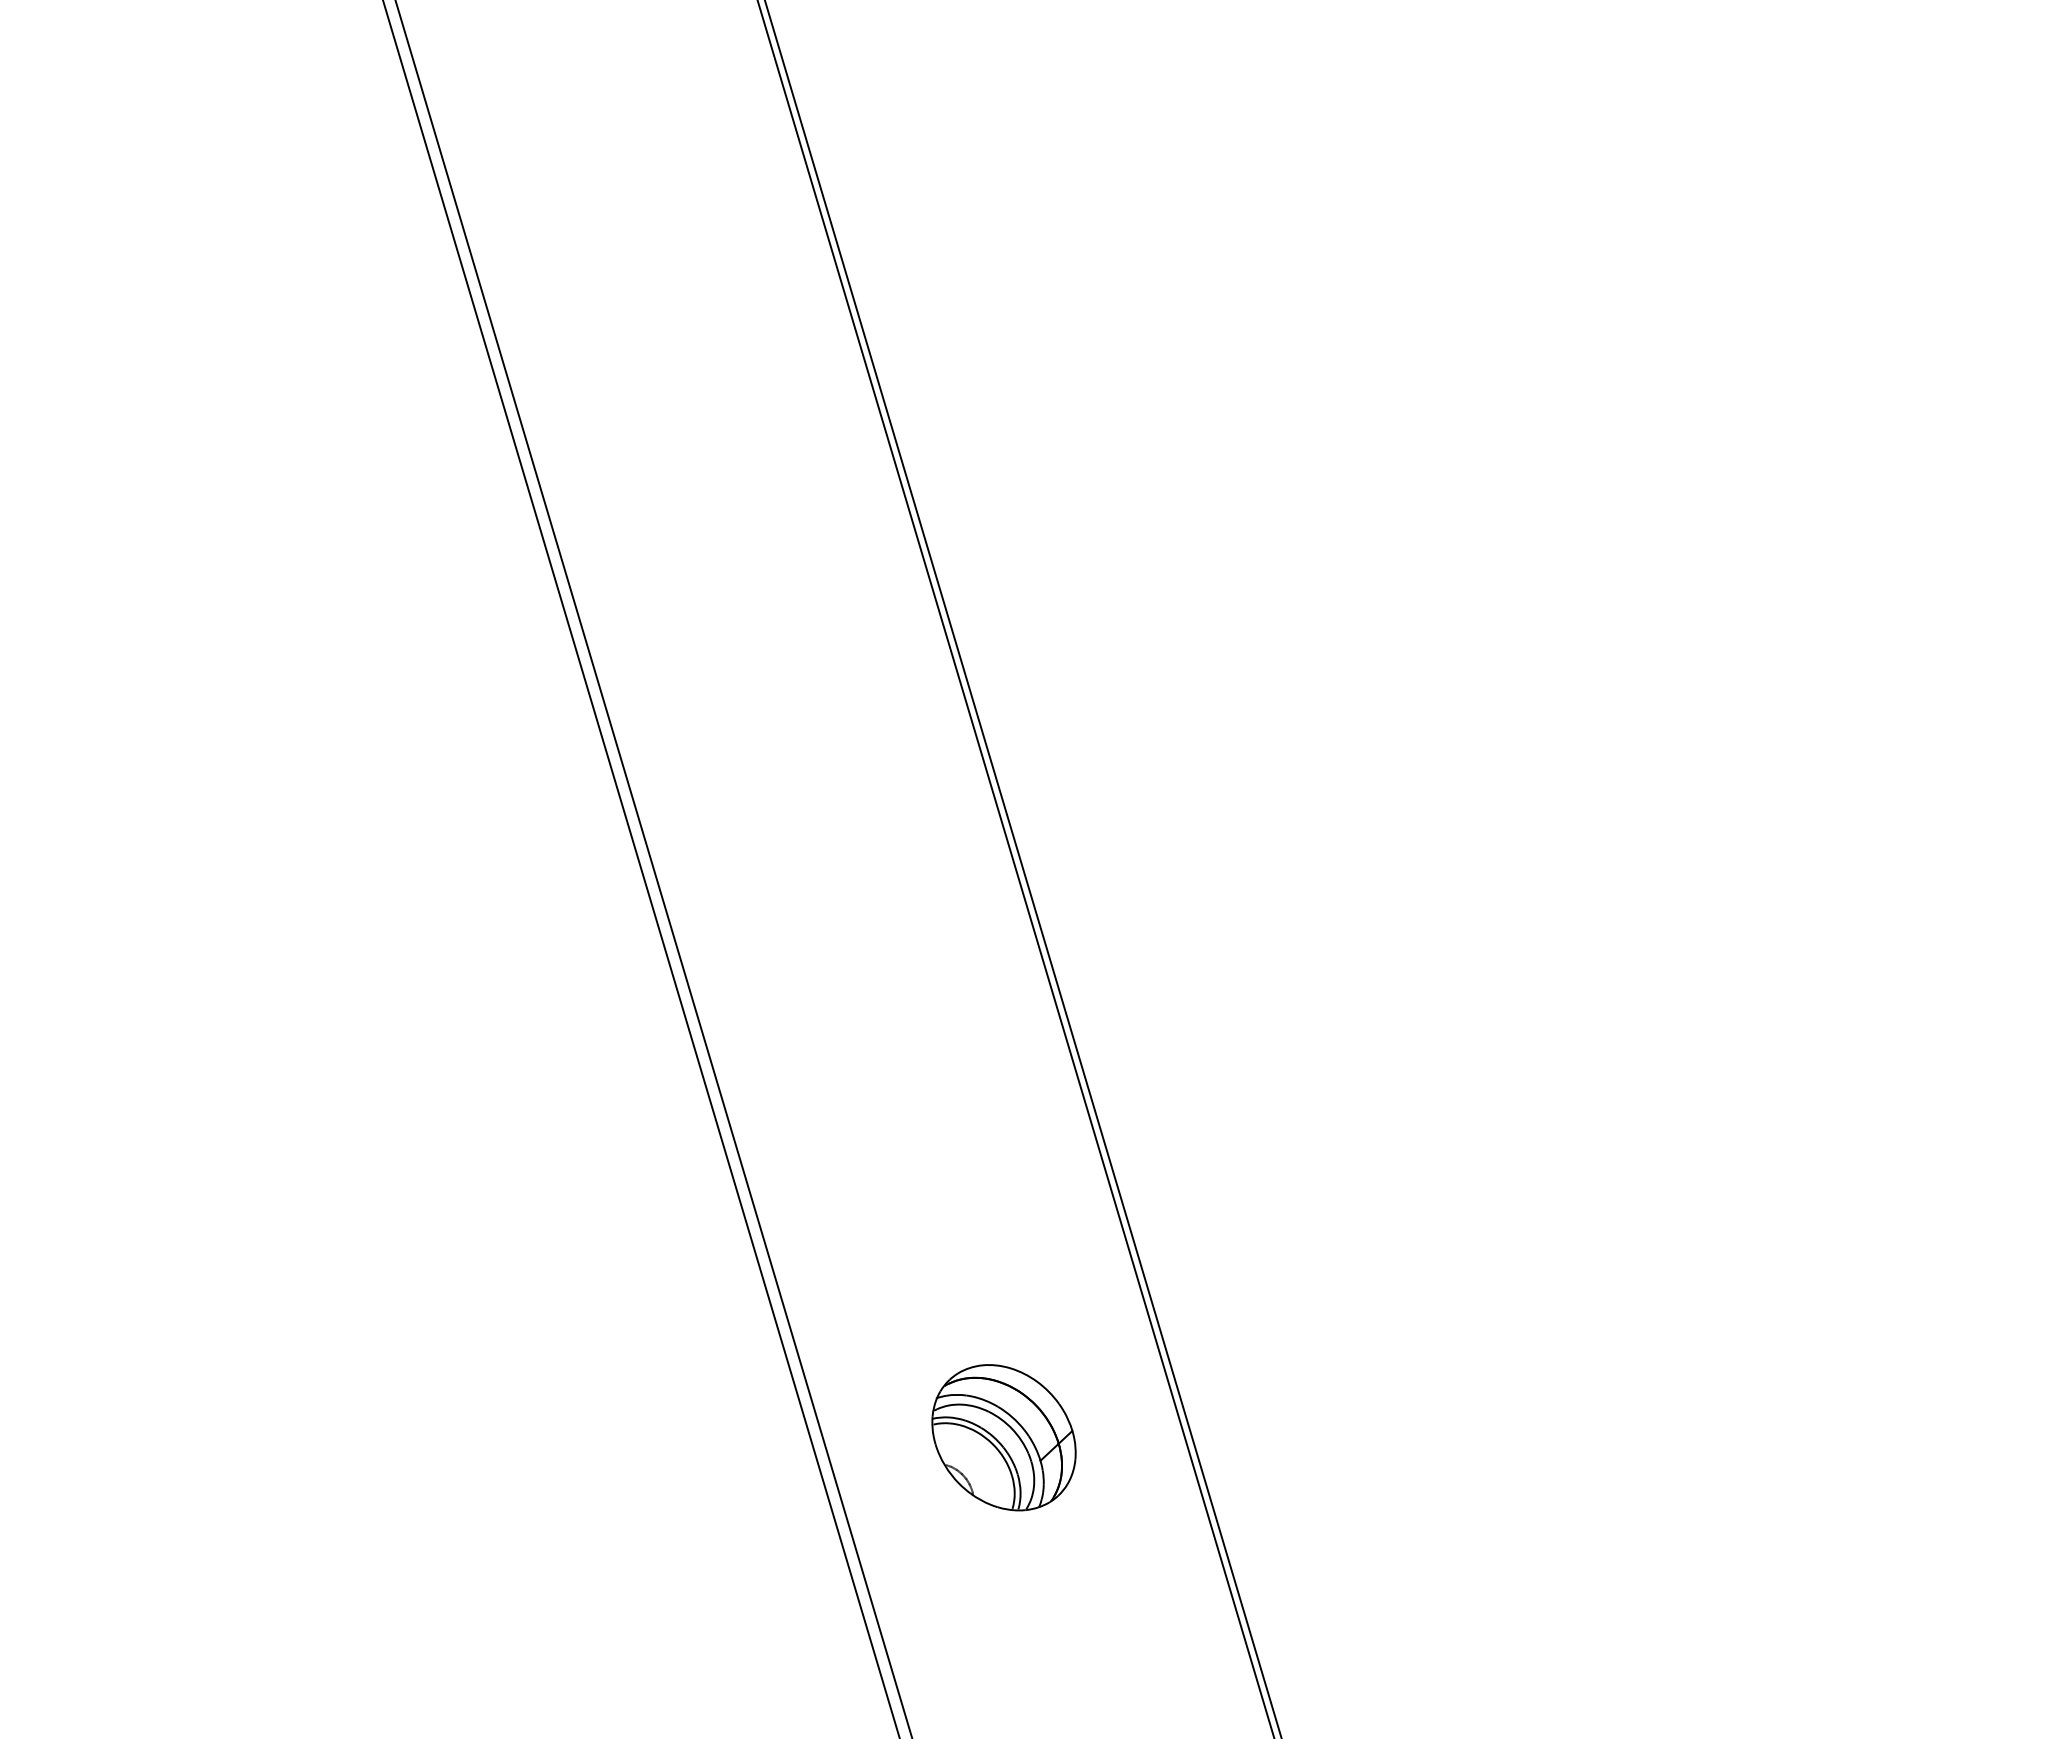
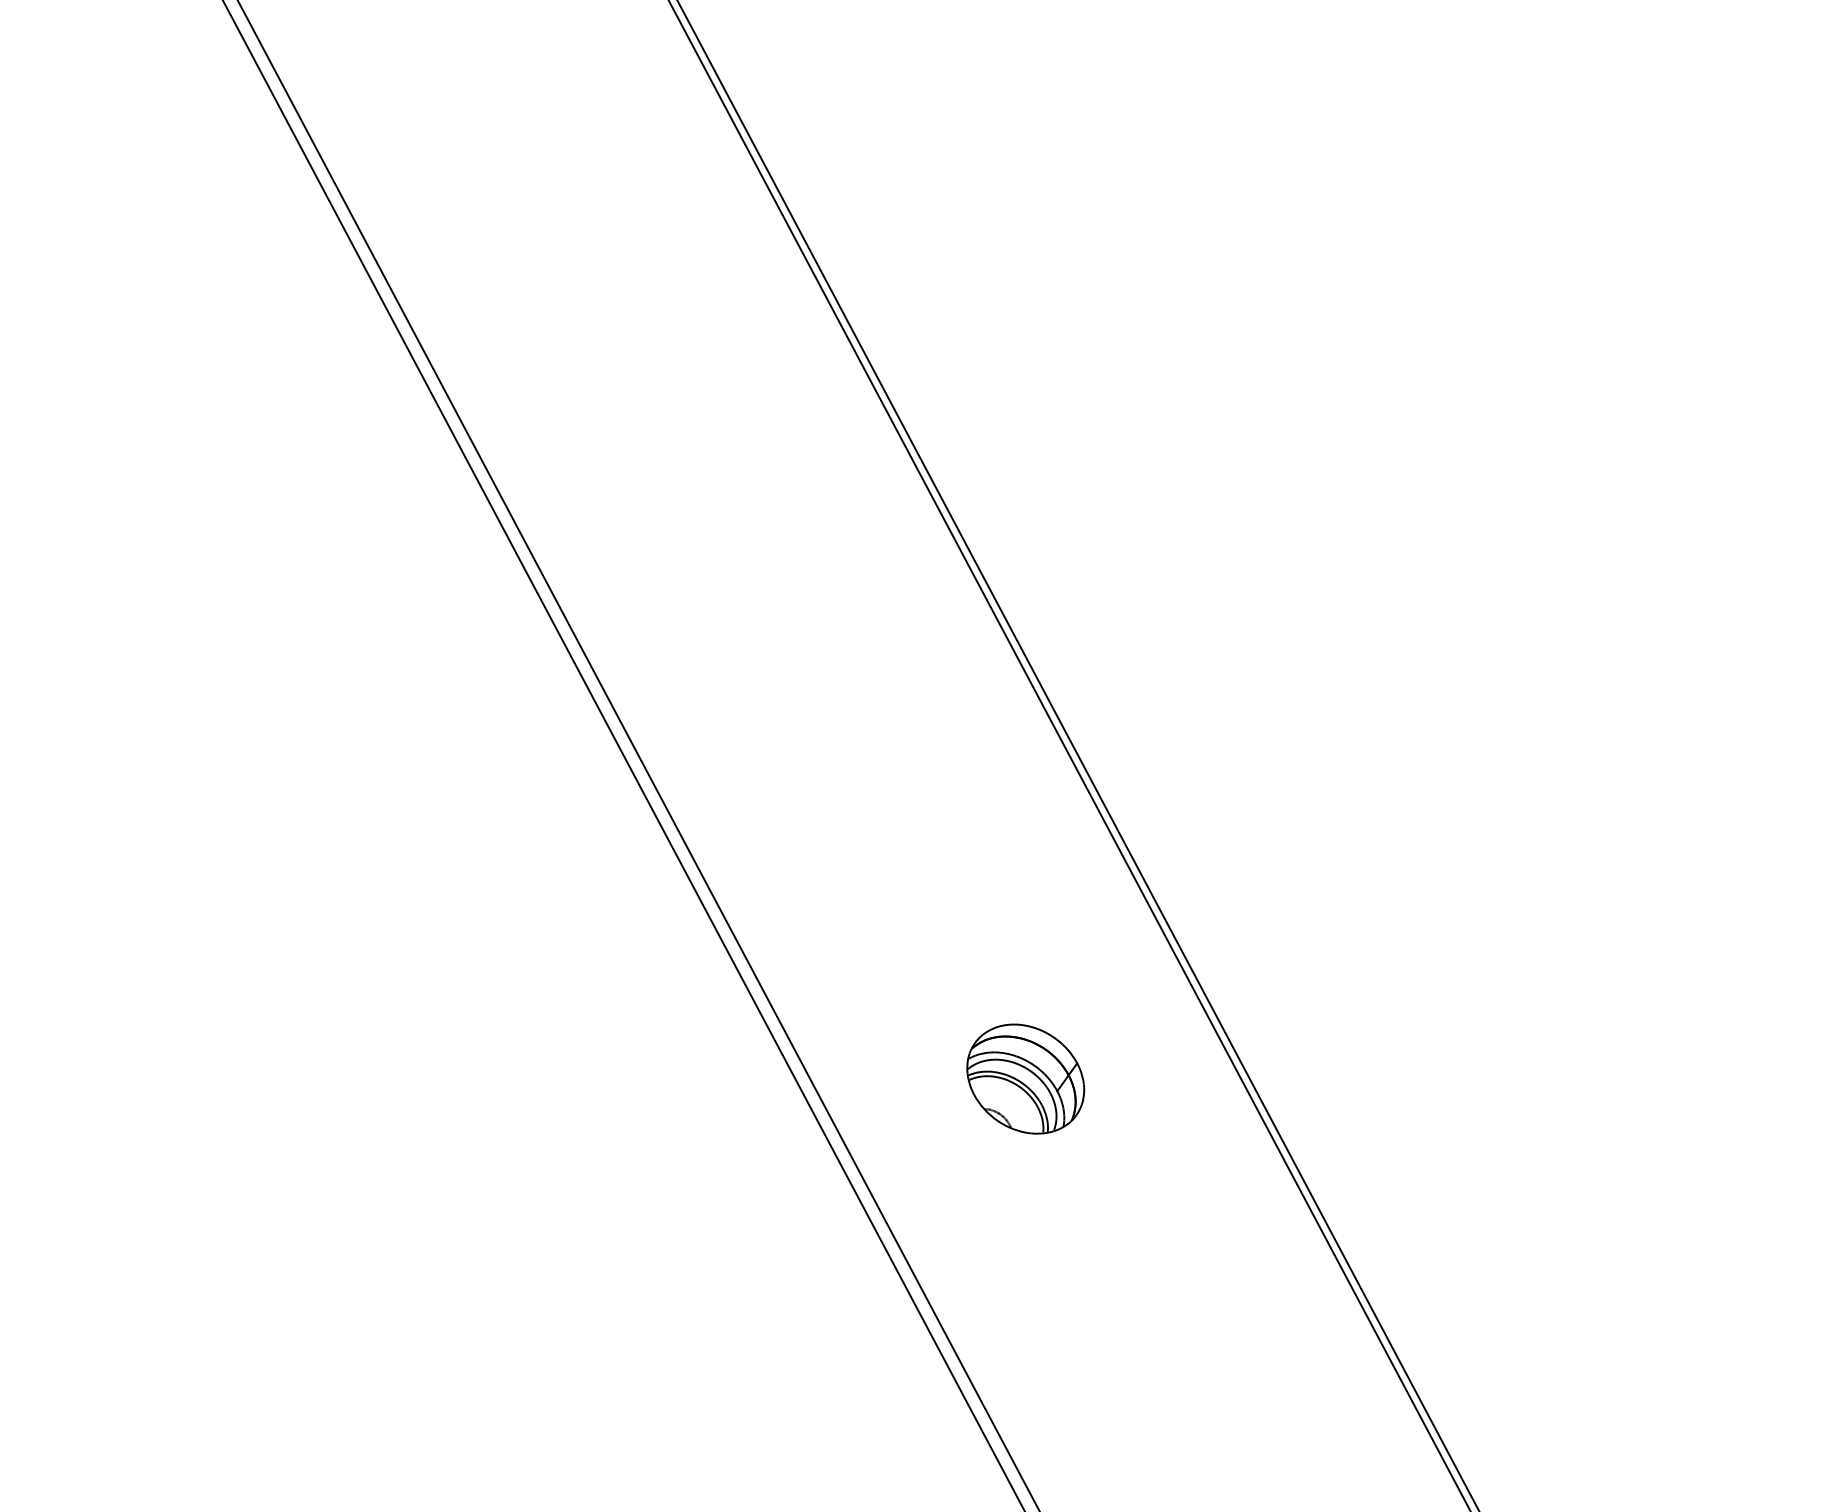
part: (1003, 1437) -> (1025, 1079), size x0.71

